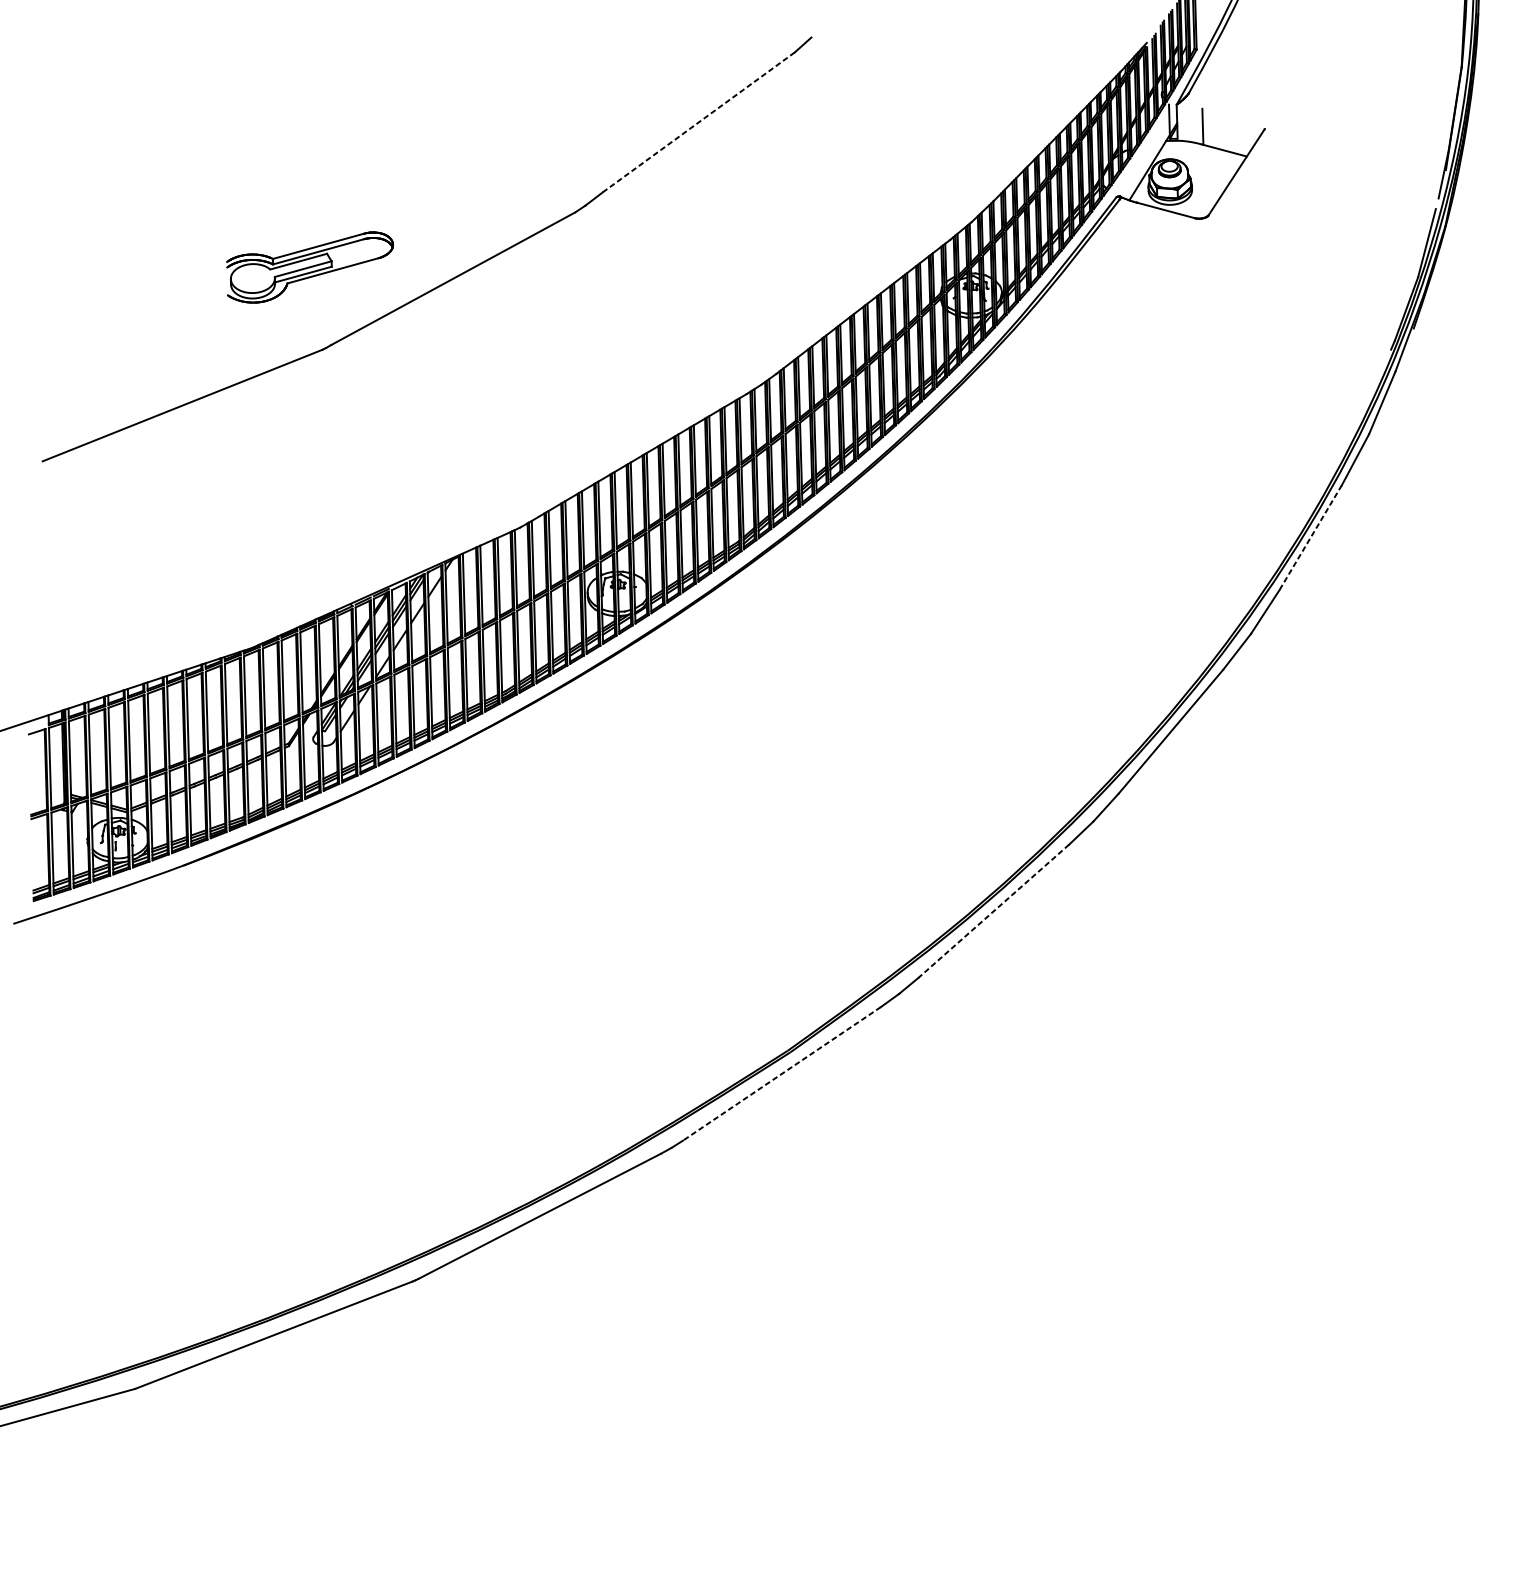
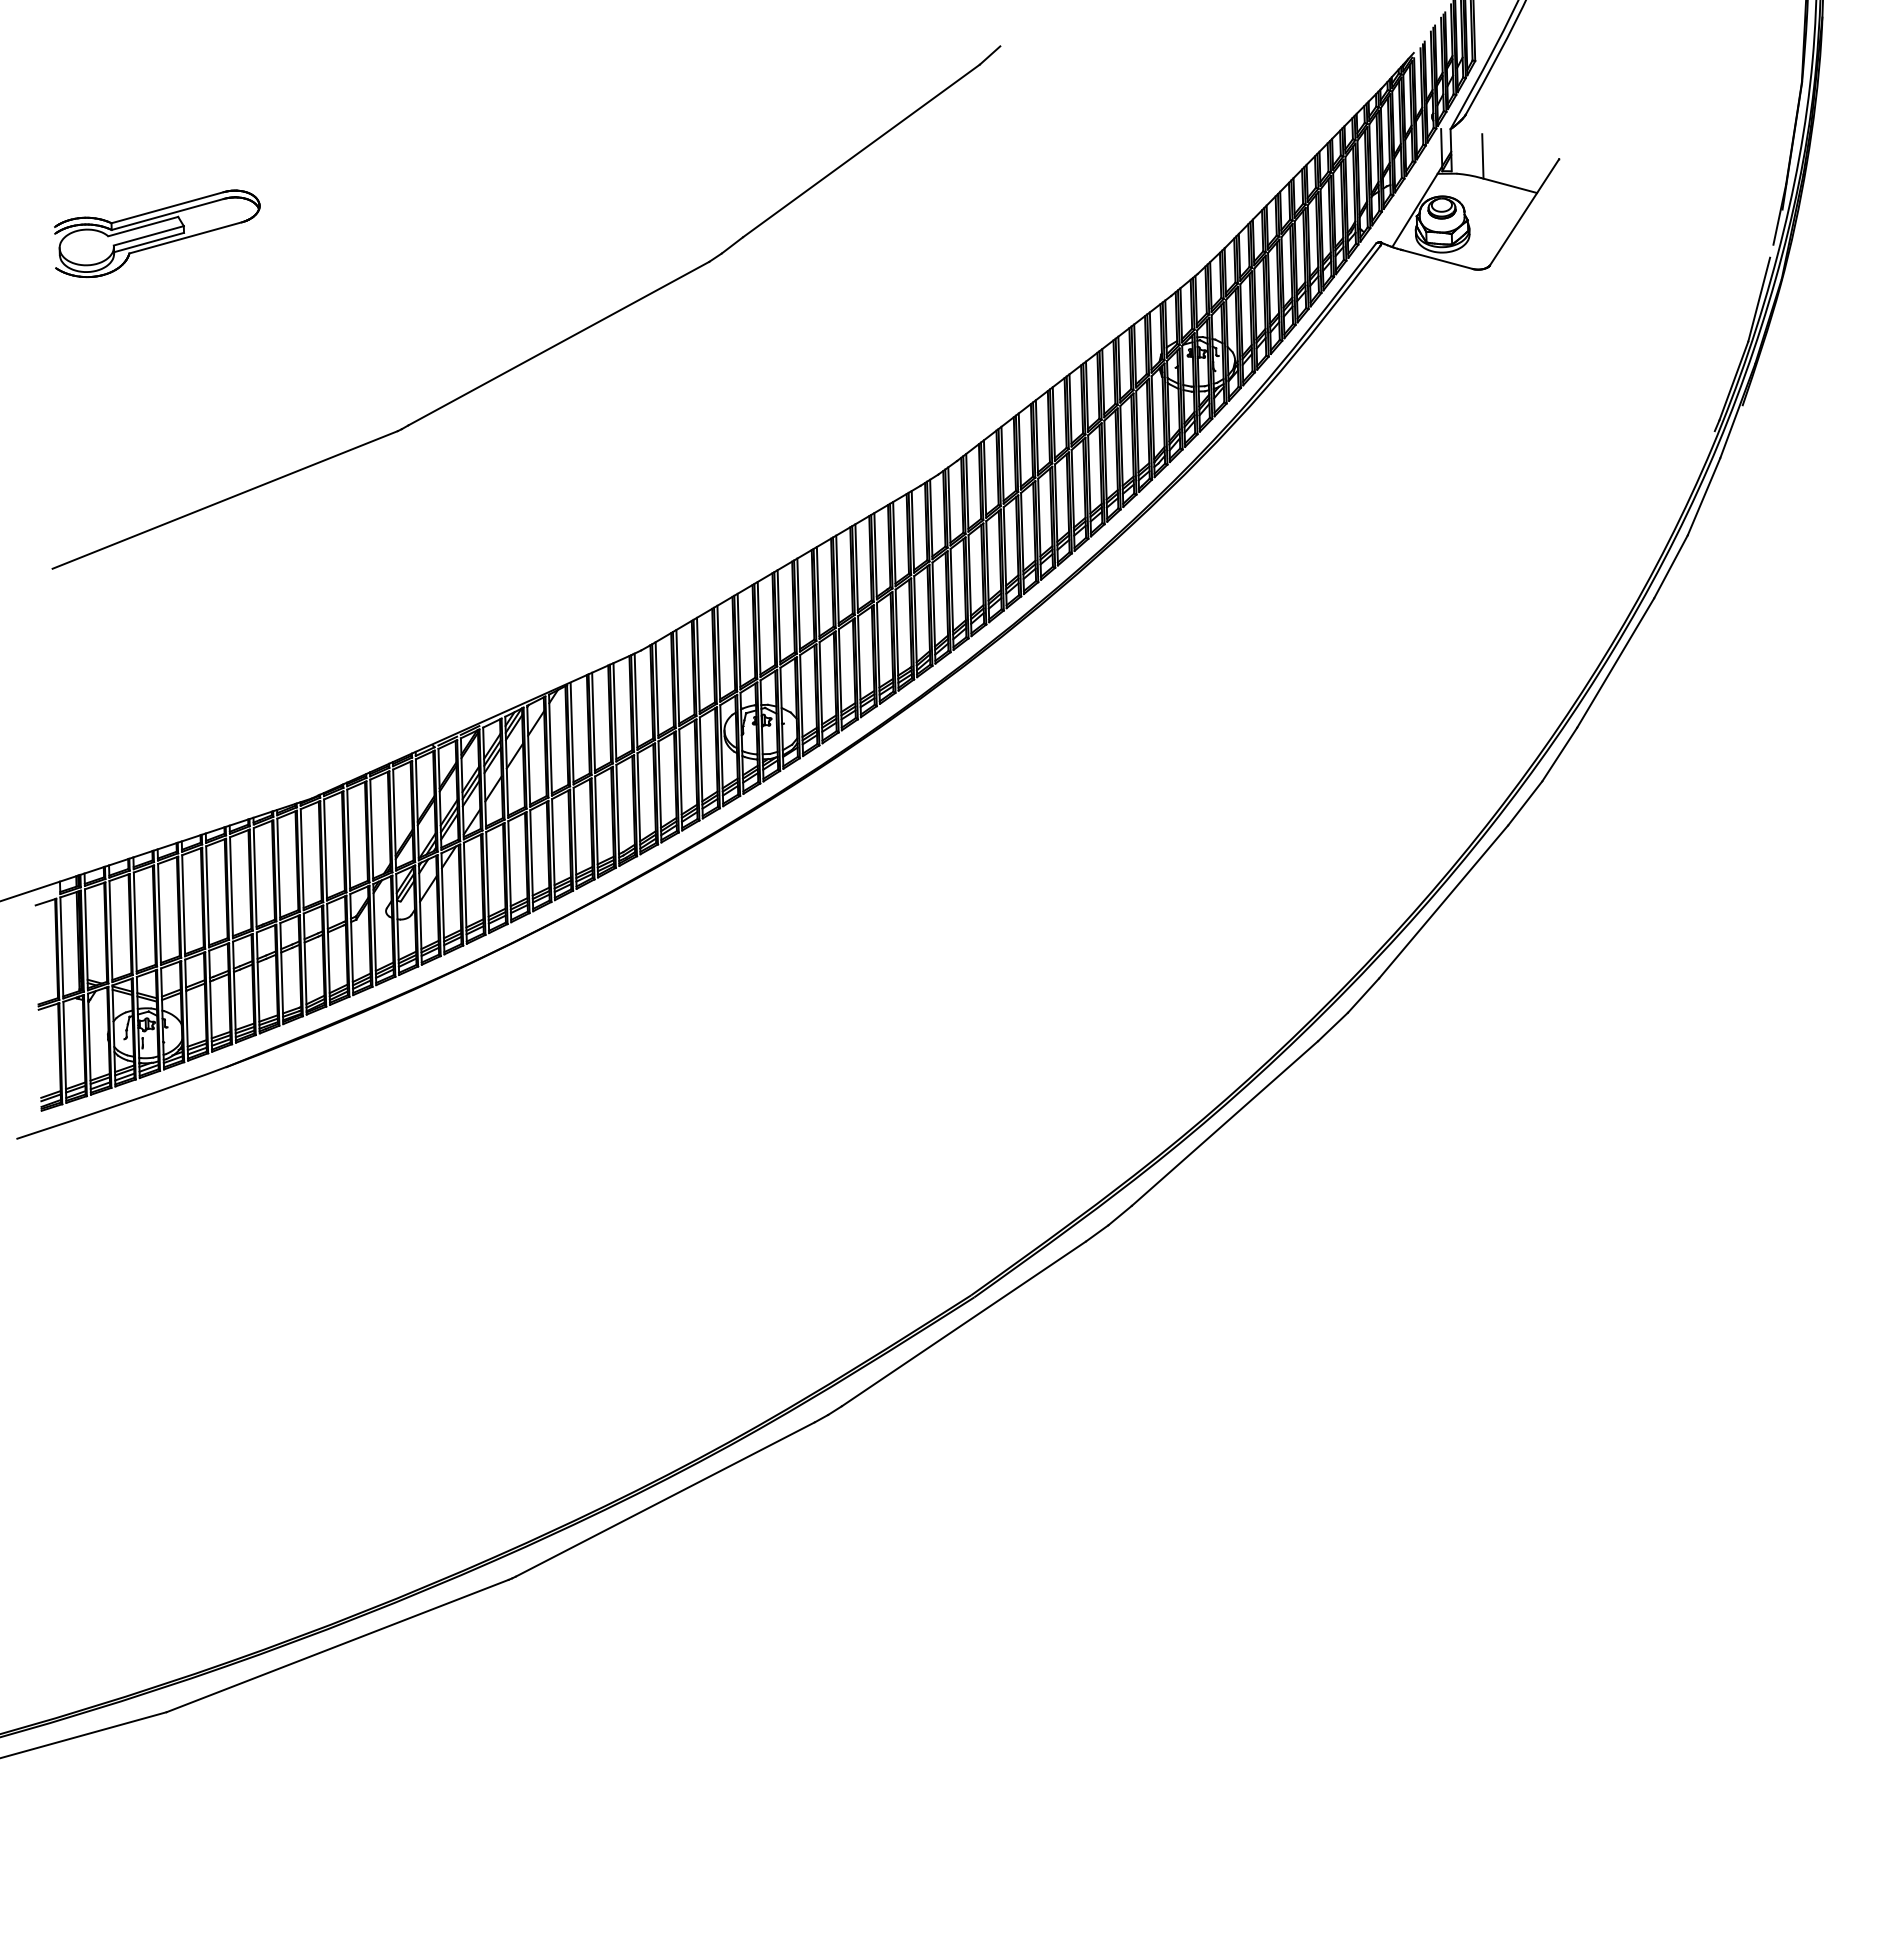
line: (698, 122) -> (861, 150), dashed -> solid
part: (310, 267) -> (157, 233), moved
line: (1310, 538) -> (1615, 663), dashed -> solid
line: (993, 911) -> (1224, 1123), dashed -> solid
line: (781, 1074) -> (963, 1324), dashed -> solid

